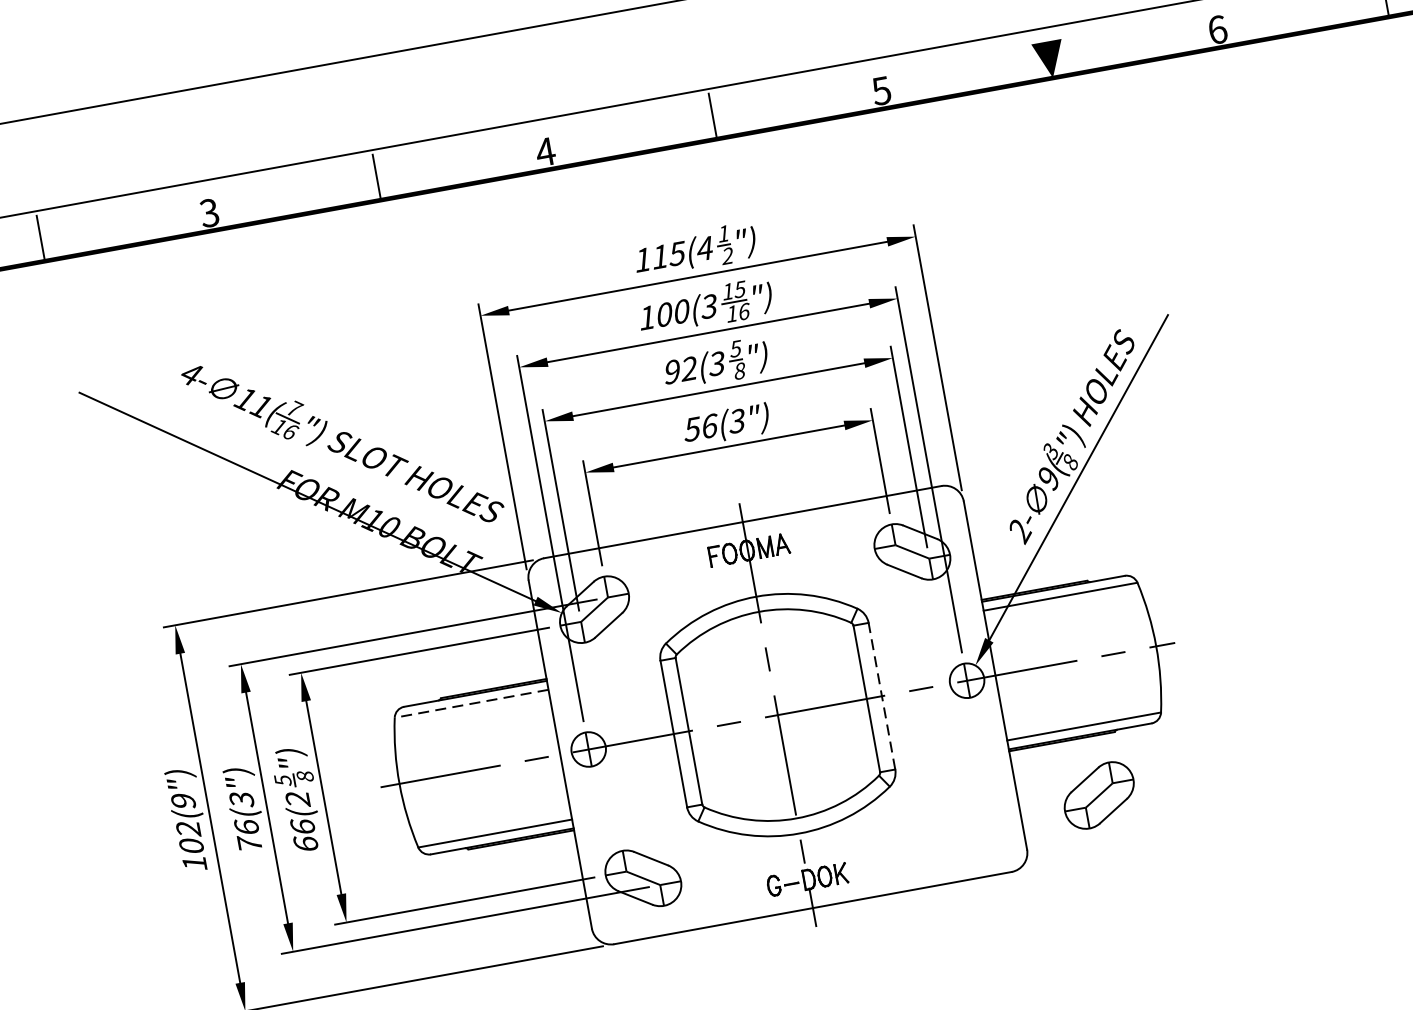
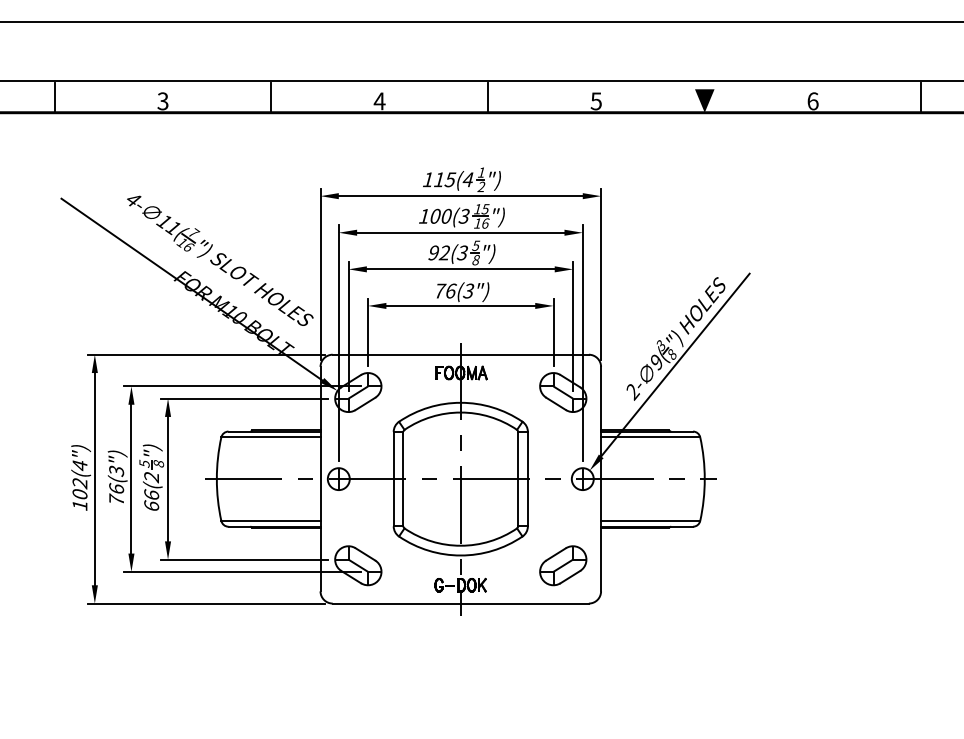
text: (693, 428) -> (440, 290), 56(3") -> 76(3")
line: (881, 695) -> (527, 478), dashed -> solid
line: (470, 704) -> (270, 437), dashed -> solid
part: (1099, 795) -> (563, 565), moved
text: (182, 801) -> (79, 465), 102(9") -> 102(4")

